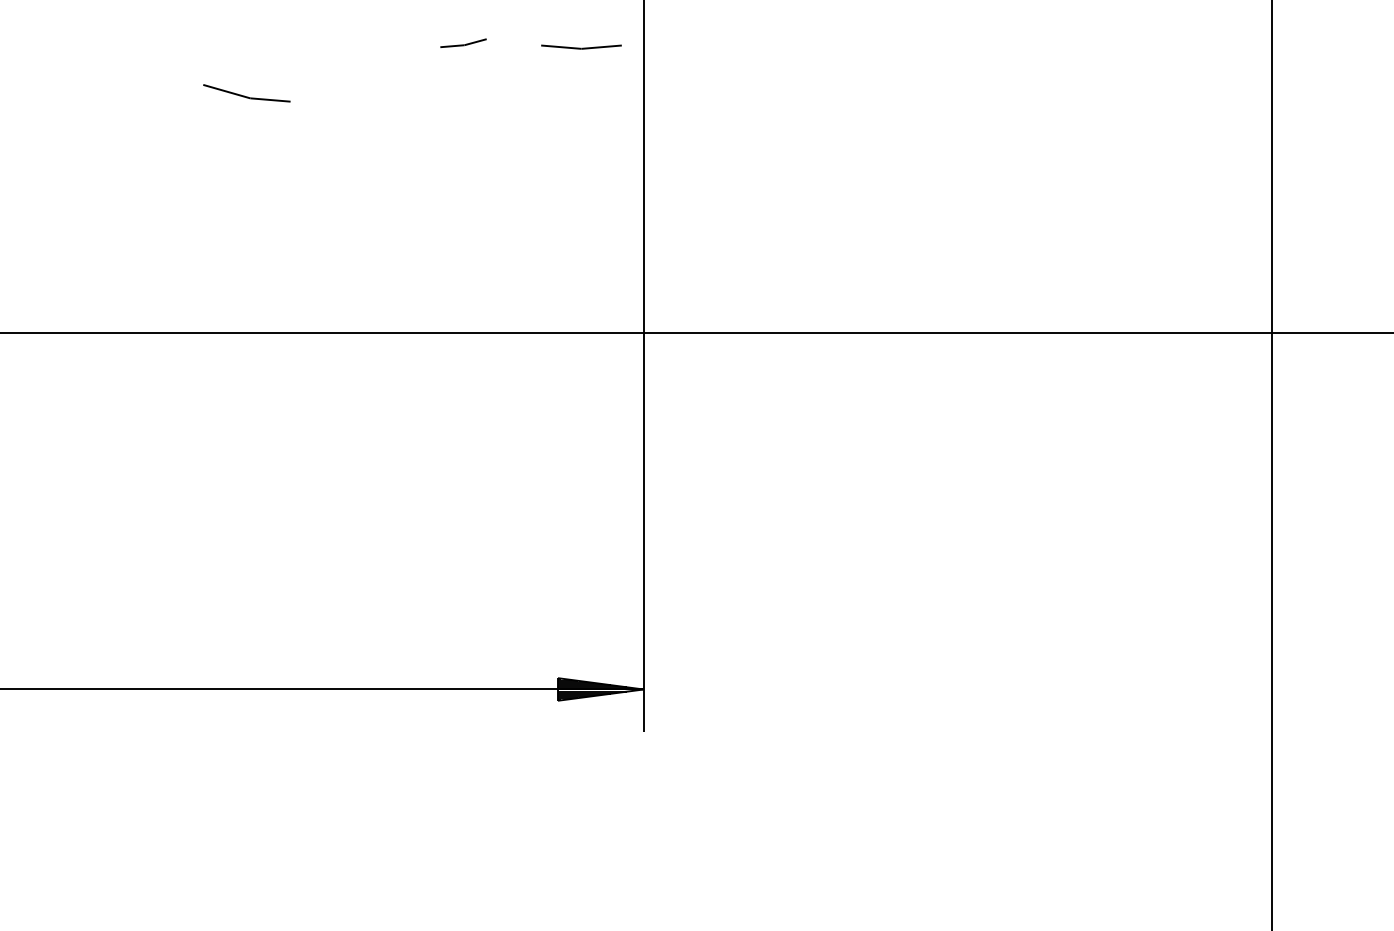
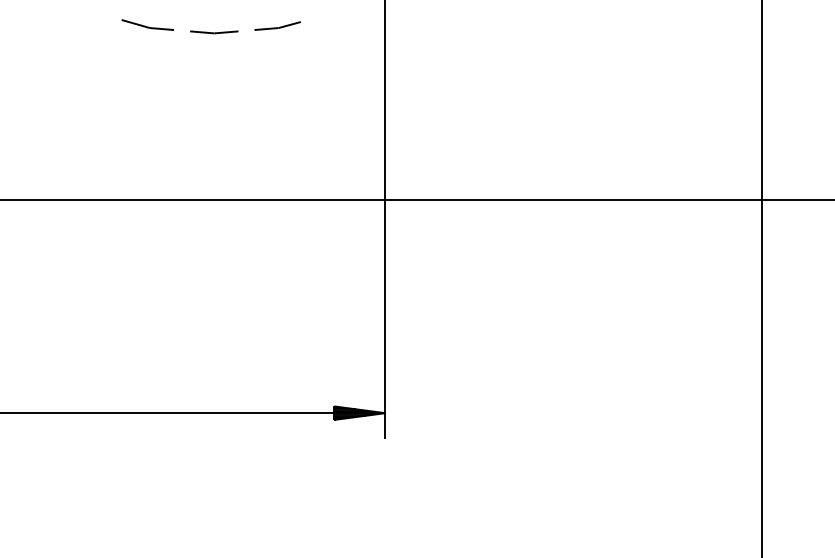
part: (463, 42) -> (277, 25), size x1.67
part: (581, 47) -> (214, 32), moved
part: (246, 92) -> (147, 24), moved

